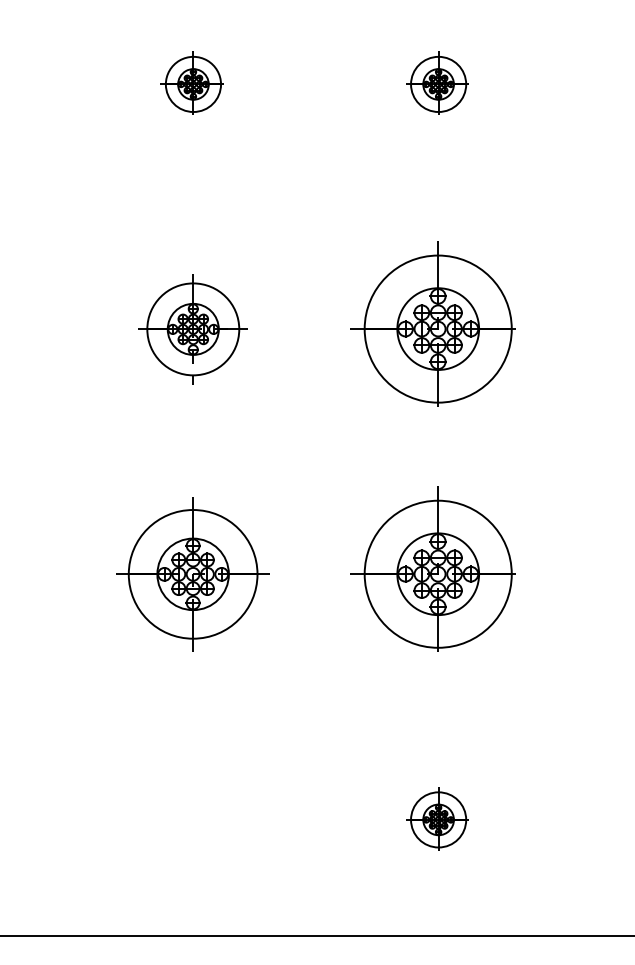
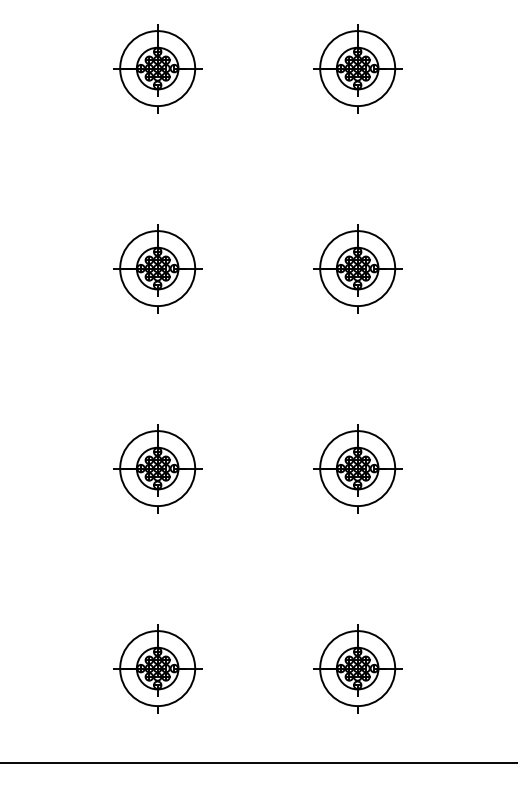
part: (193, 84) -> (157, 68), size x1.67
part: (438, 84) -> (357, 68), size x1.67
part: (438, 329) -> (357, 268), size x0.62
part: (193, 574) -> (157, 468), size x0.71
part: (438, 574) -> (357, 468), size x0.62
part: (193, 819) -> (157, 668), added
part: (438, 819) -> (357, 668), size x1.67

